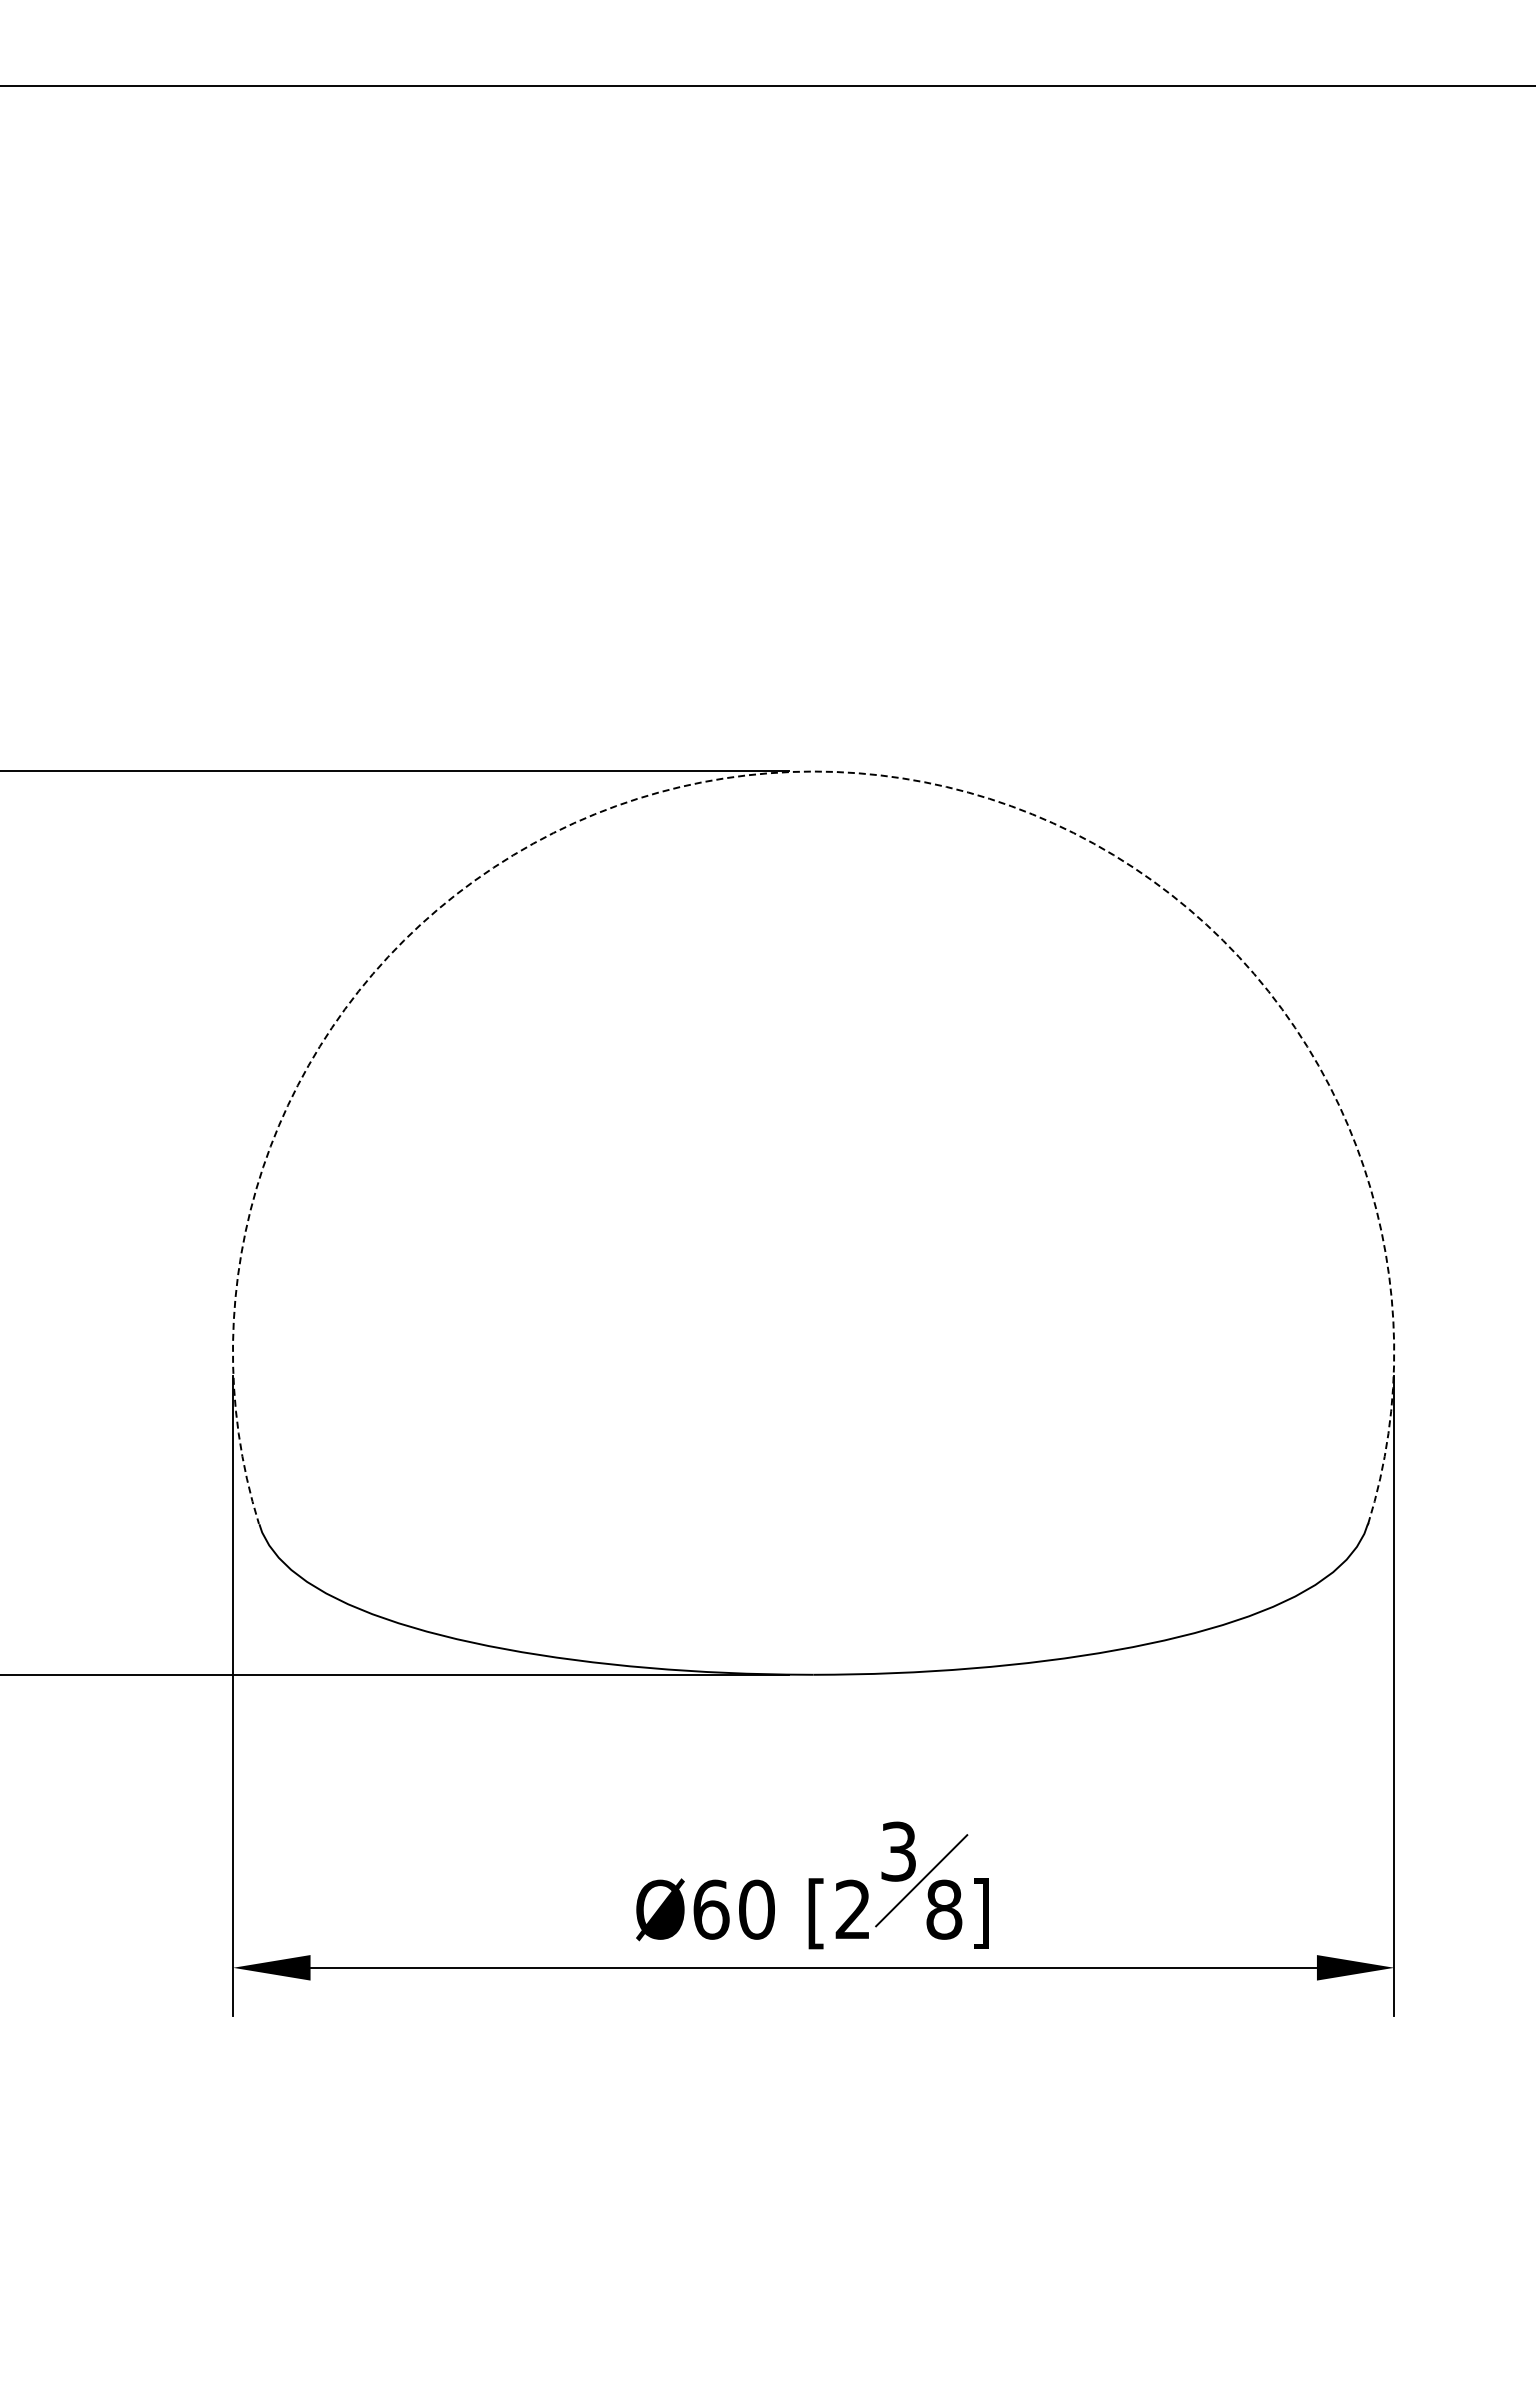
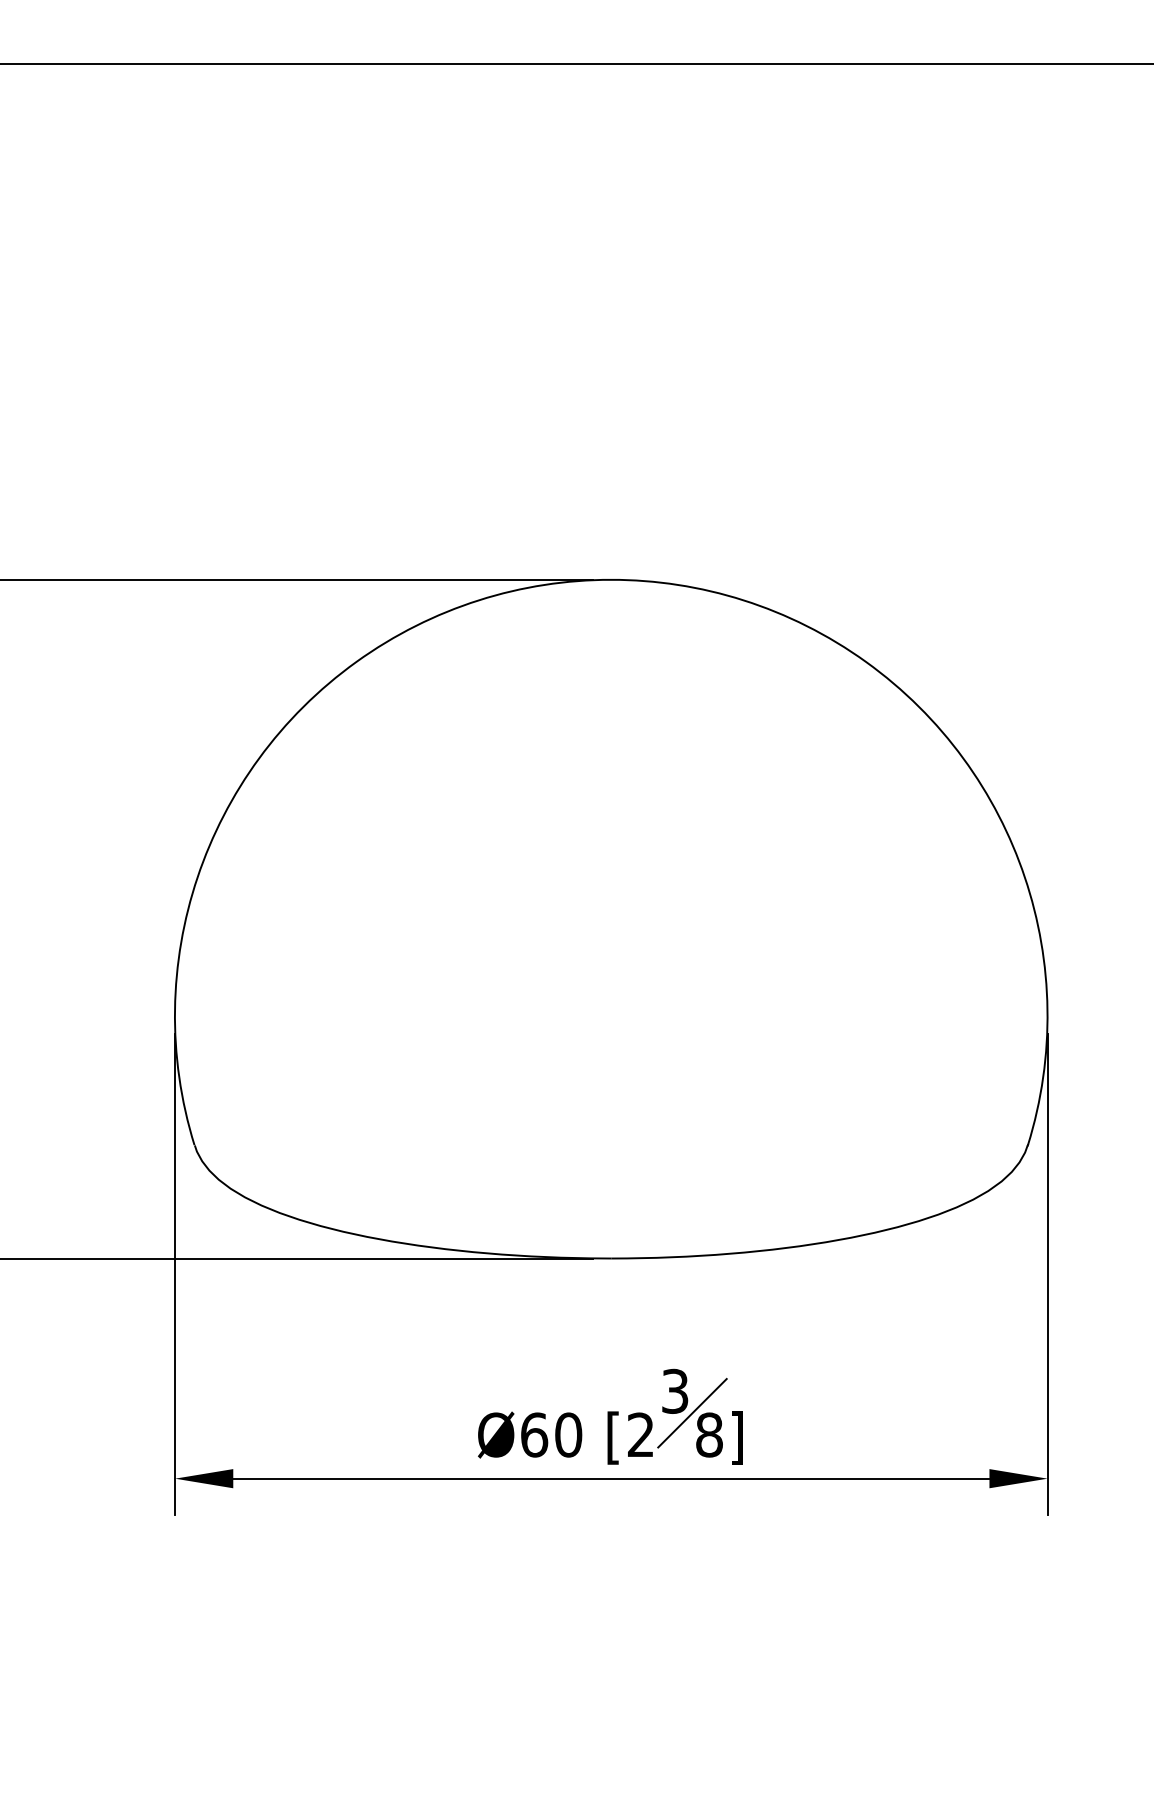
arc: (813, 771) -> (611, 579), dashed -> solid

